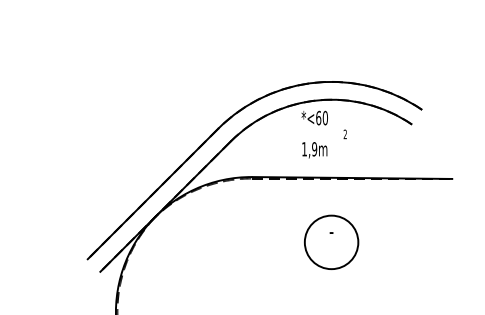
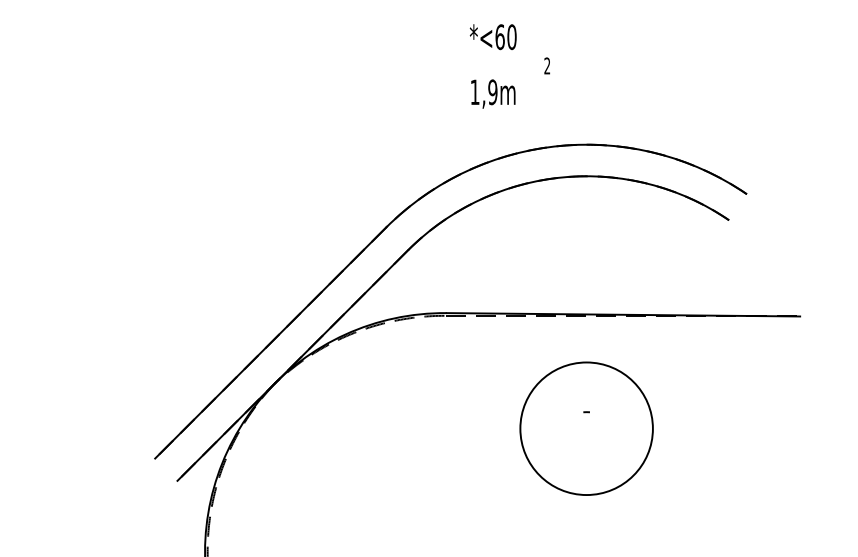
text: (323, 134) -> (508, 66), moved
circle: (331, 242) -> (586, 428), size x1.4

